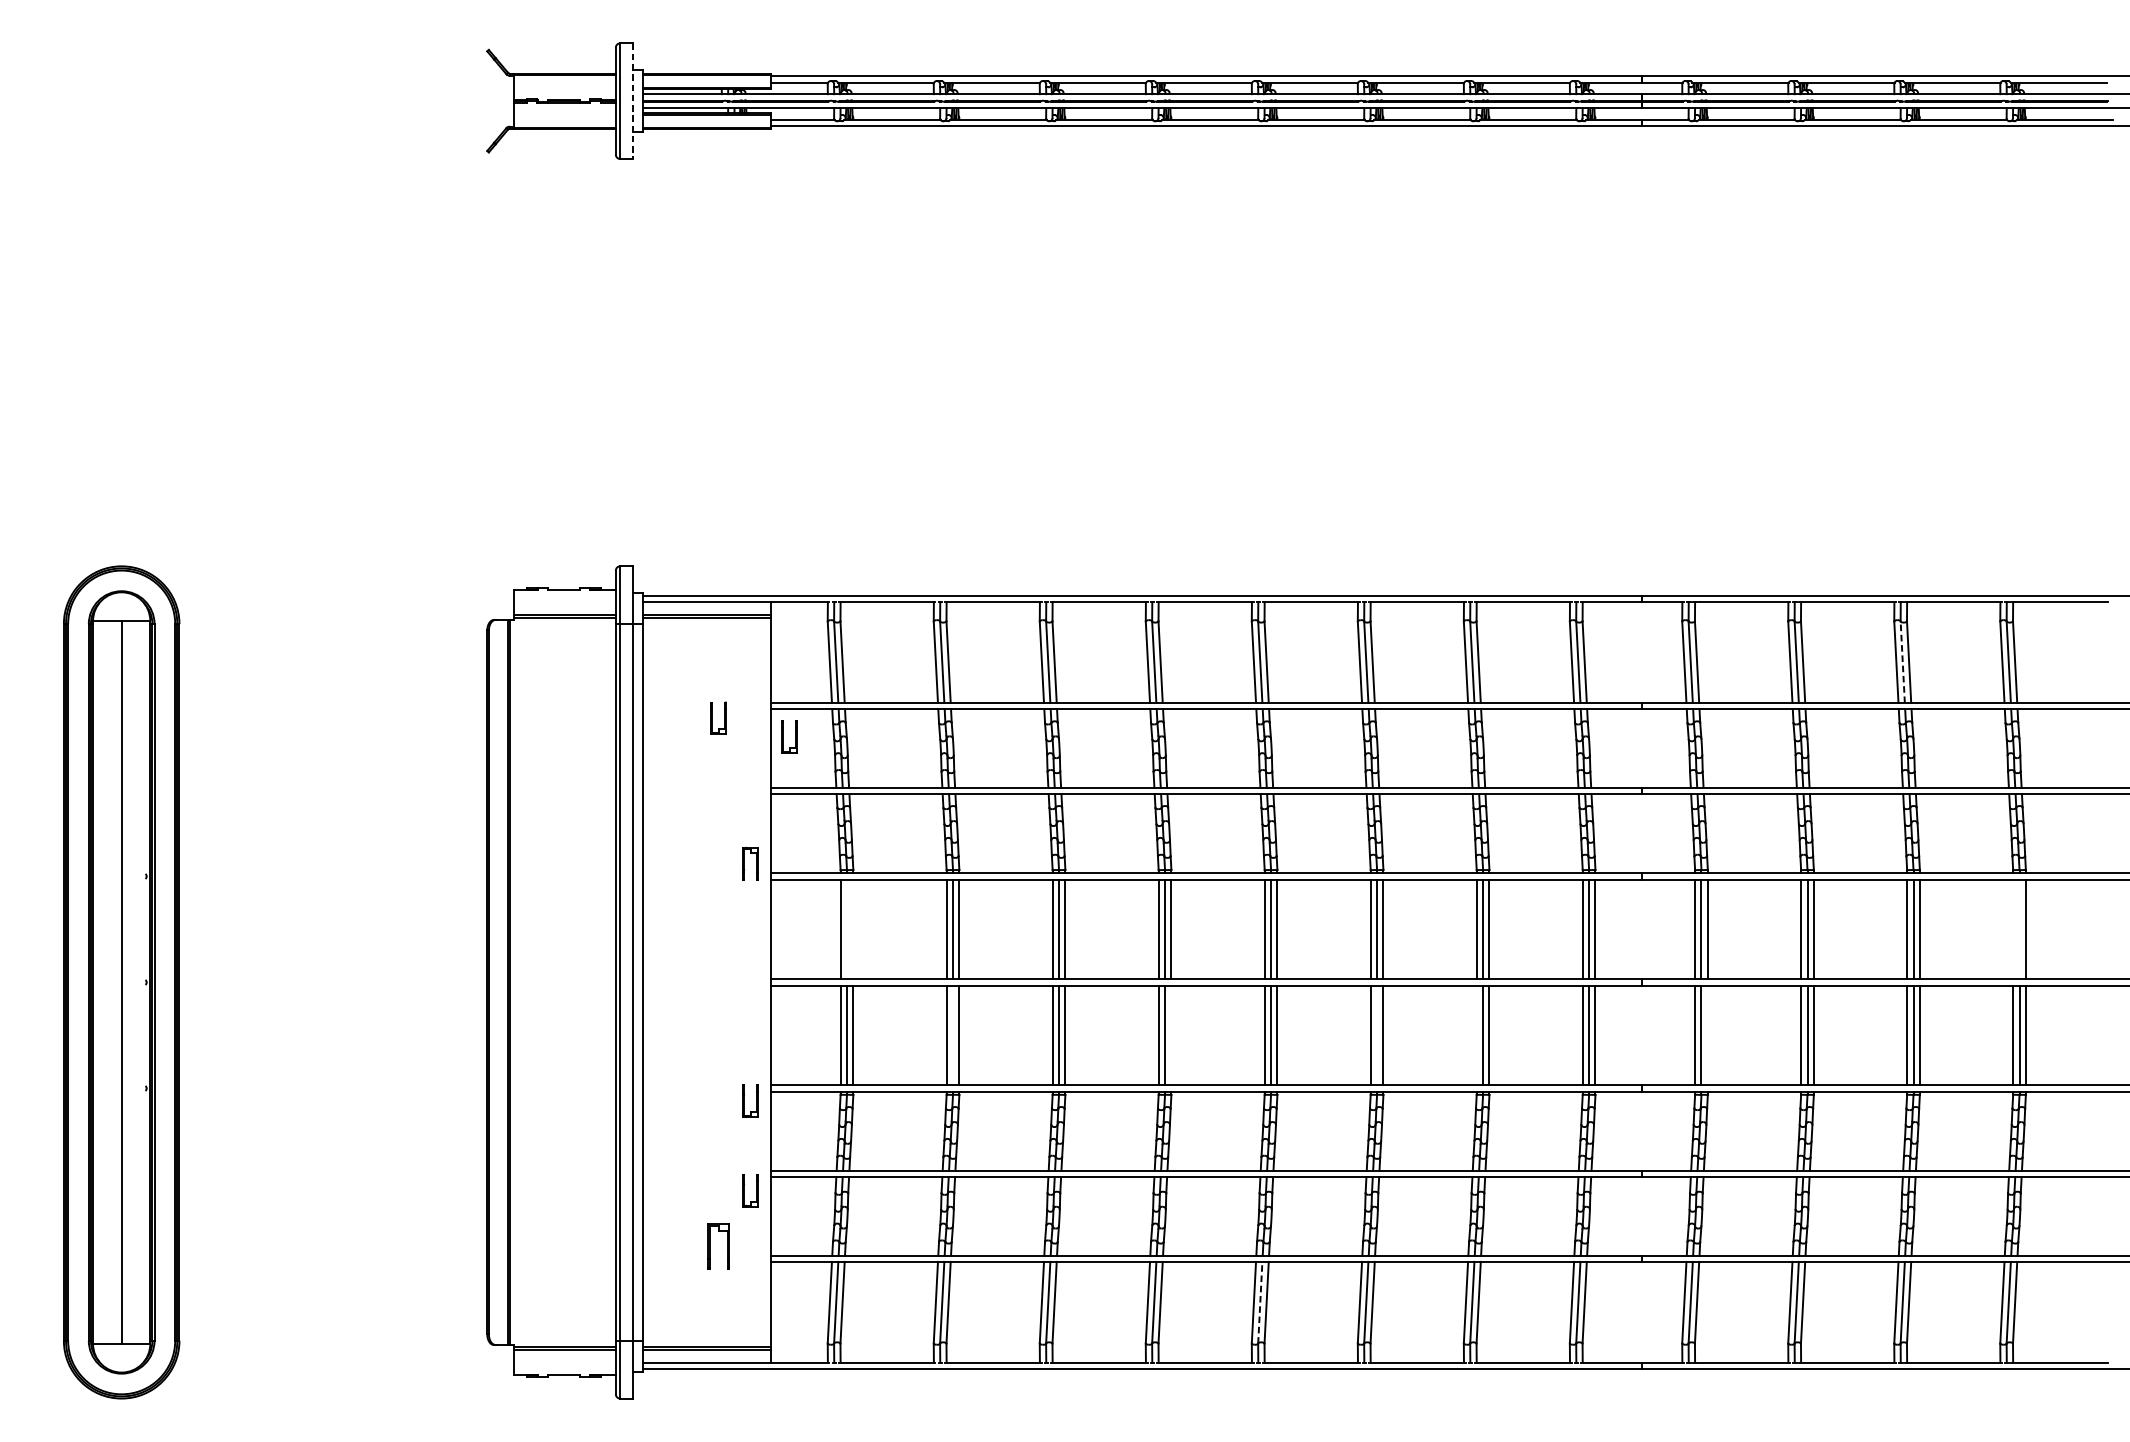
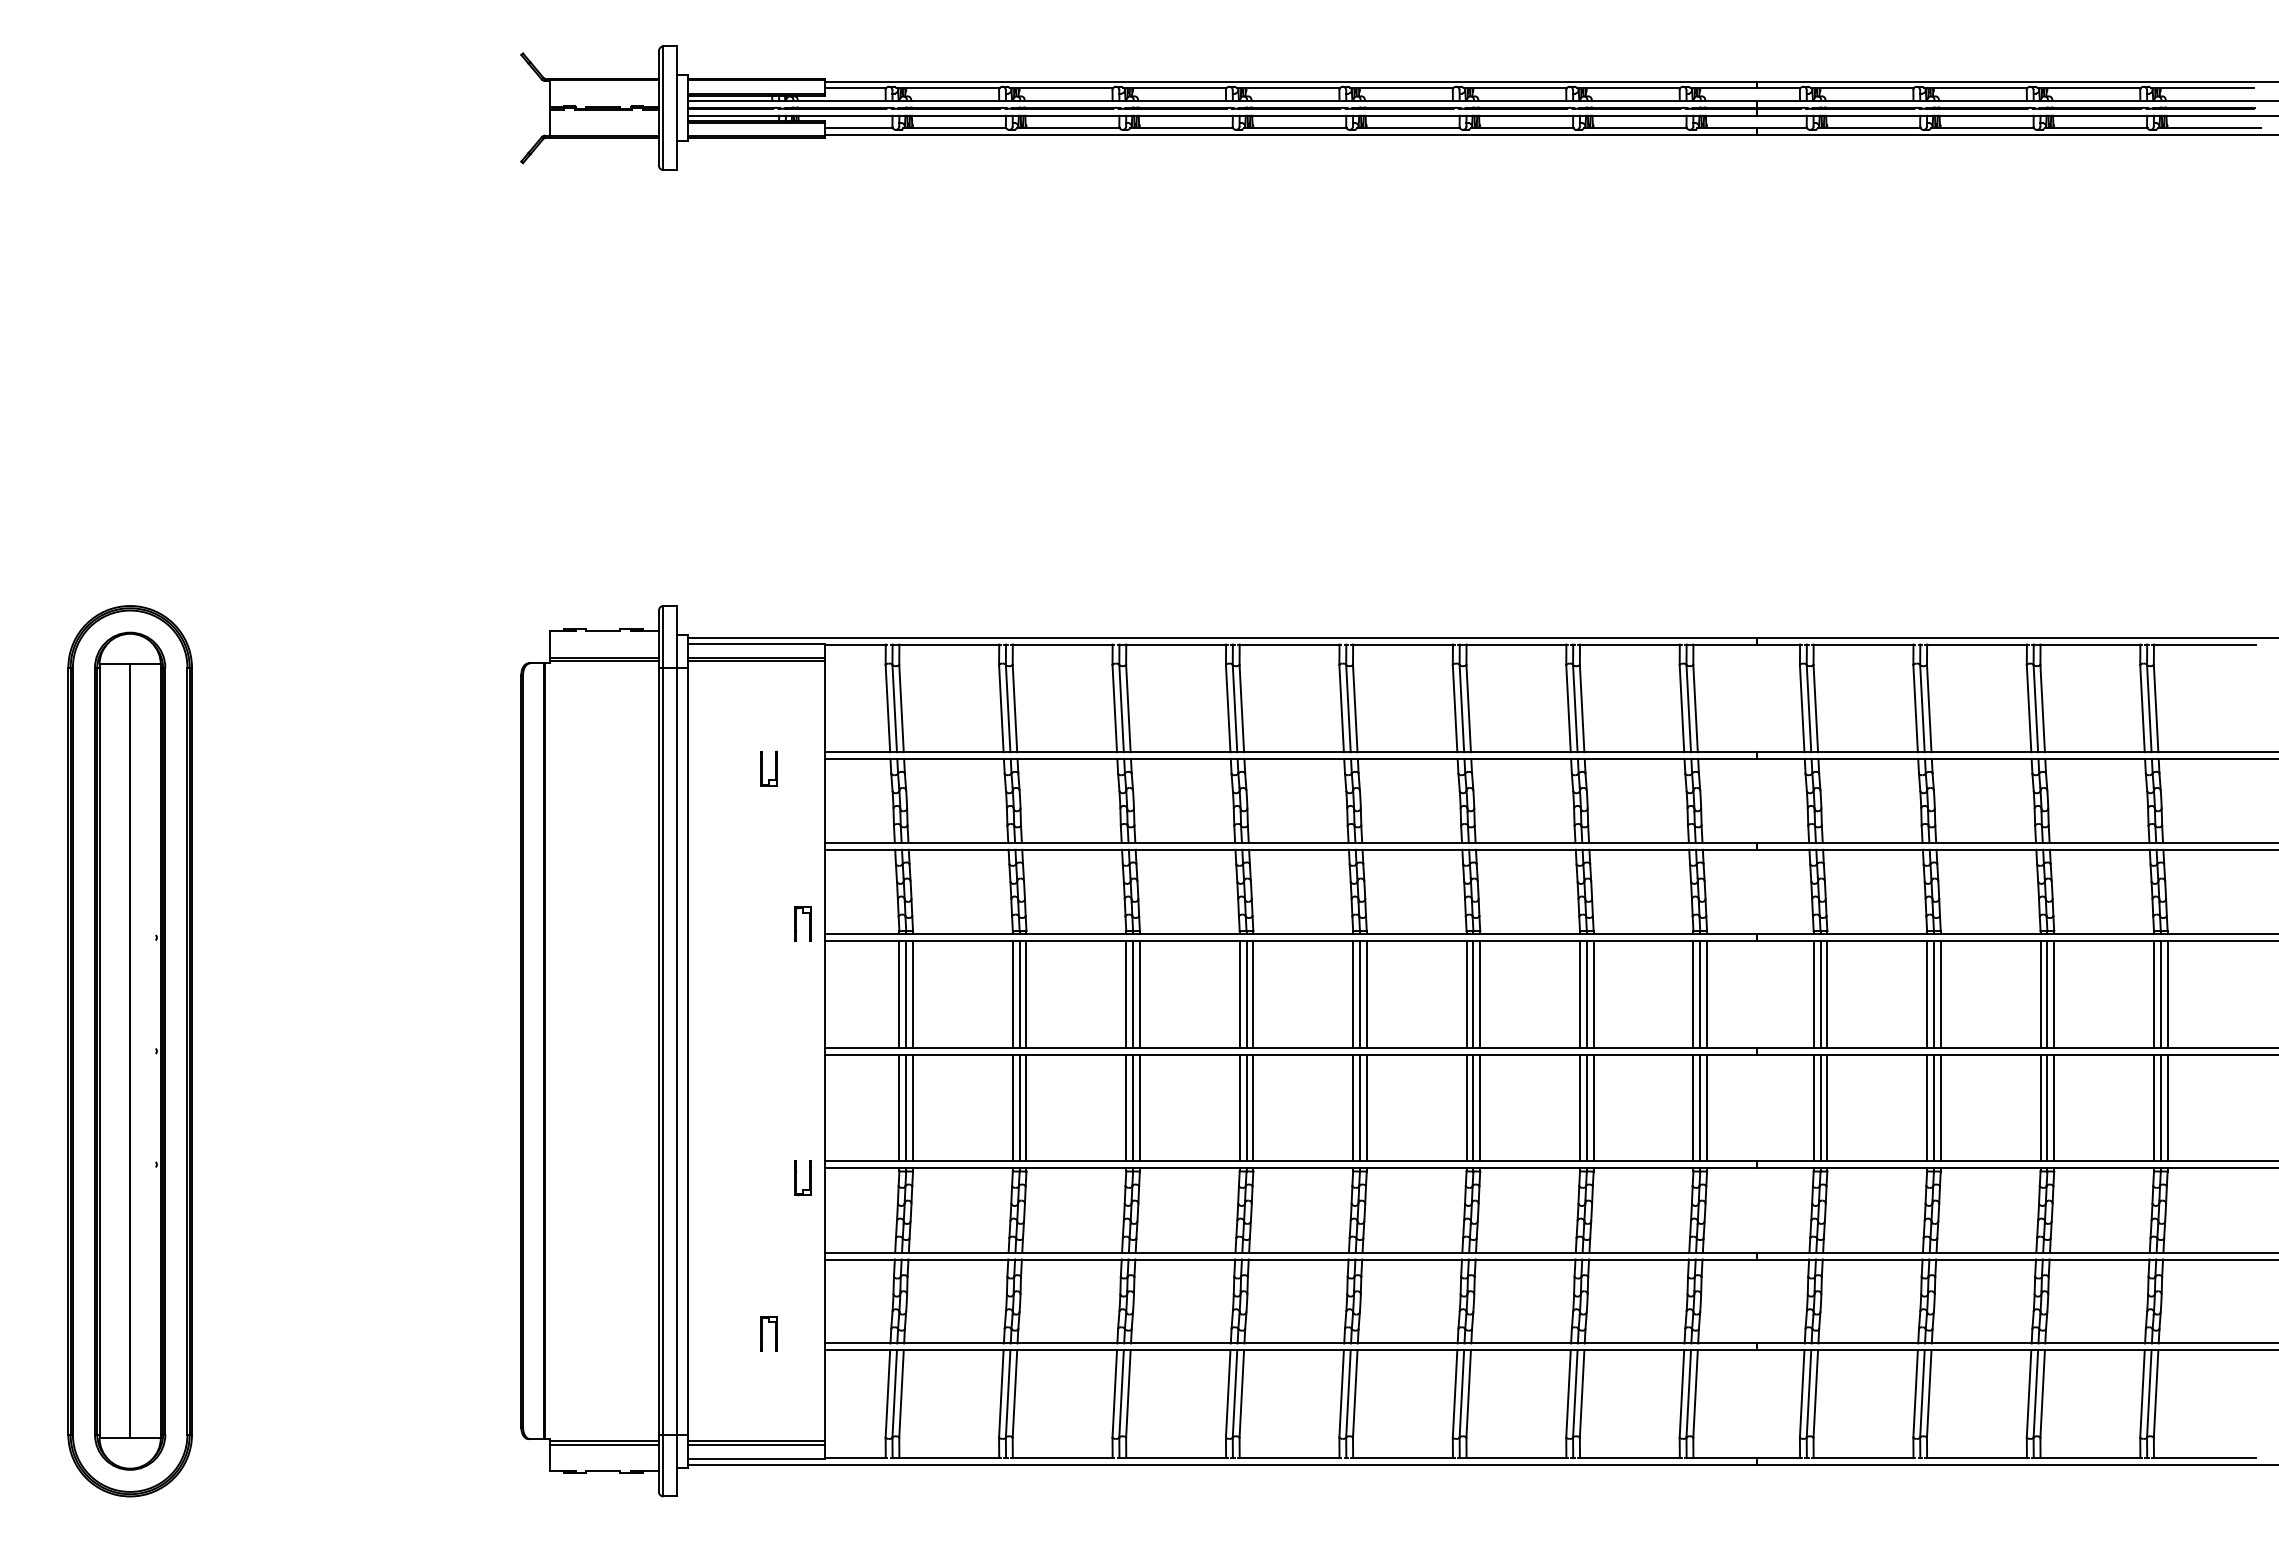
line: (633, 101) -> (677, 108), dashed -> solid
line: (1902, 662) -> (2035, 708), dashed -> solid
part: (789, 736) -> (844, 788), removed
line: (847, 929) -> (906, 994), added
line: (853, 929) -> (913, 994), added
line: (2013, 929) -> (2154, 994), added
line: (2019, 929) -> (2160, 994), added
line: (952, 1035) -> (1019, 1107), added
line: (1171, 1035) -> (1253, 1107), added
line: (1377, 1035) -> (1473, 1107), added
line: (1477, 1035) -> (1580, 1107), added
line: (1708, 1035) -> (1827, 1107), added
part: (750, 1191) -> (802, 1274), removed
part: (718, 1246) -> (768, 1333), size x0.71
line: (1260, 1302) -> (1348, 1393), dashed -> solid

